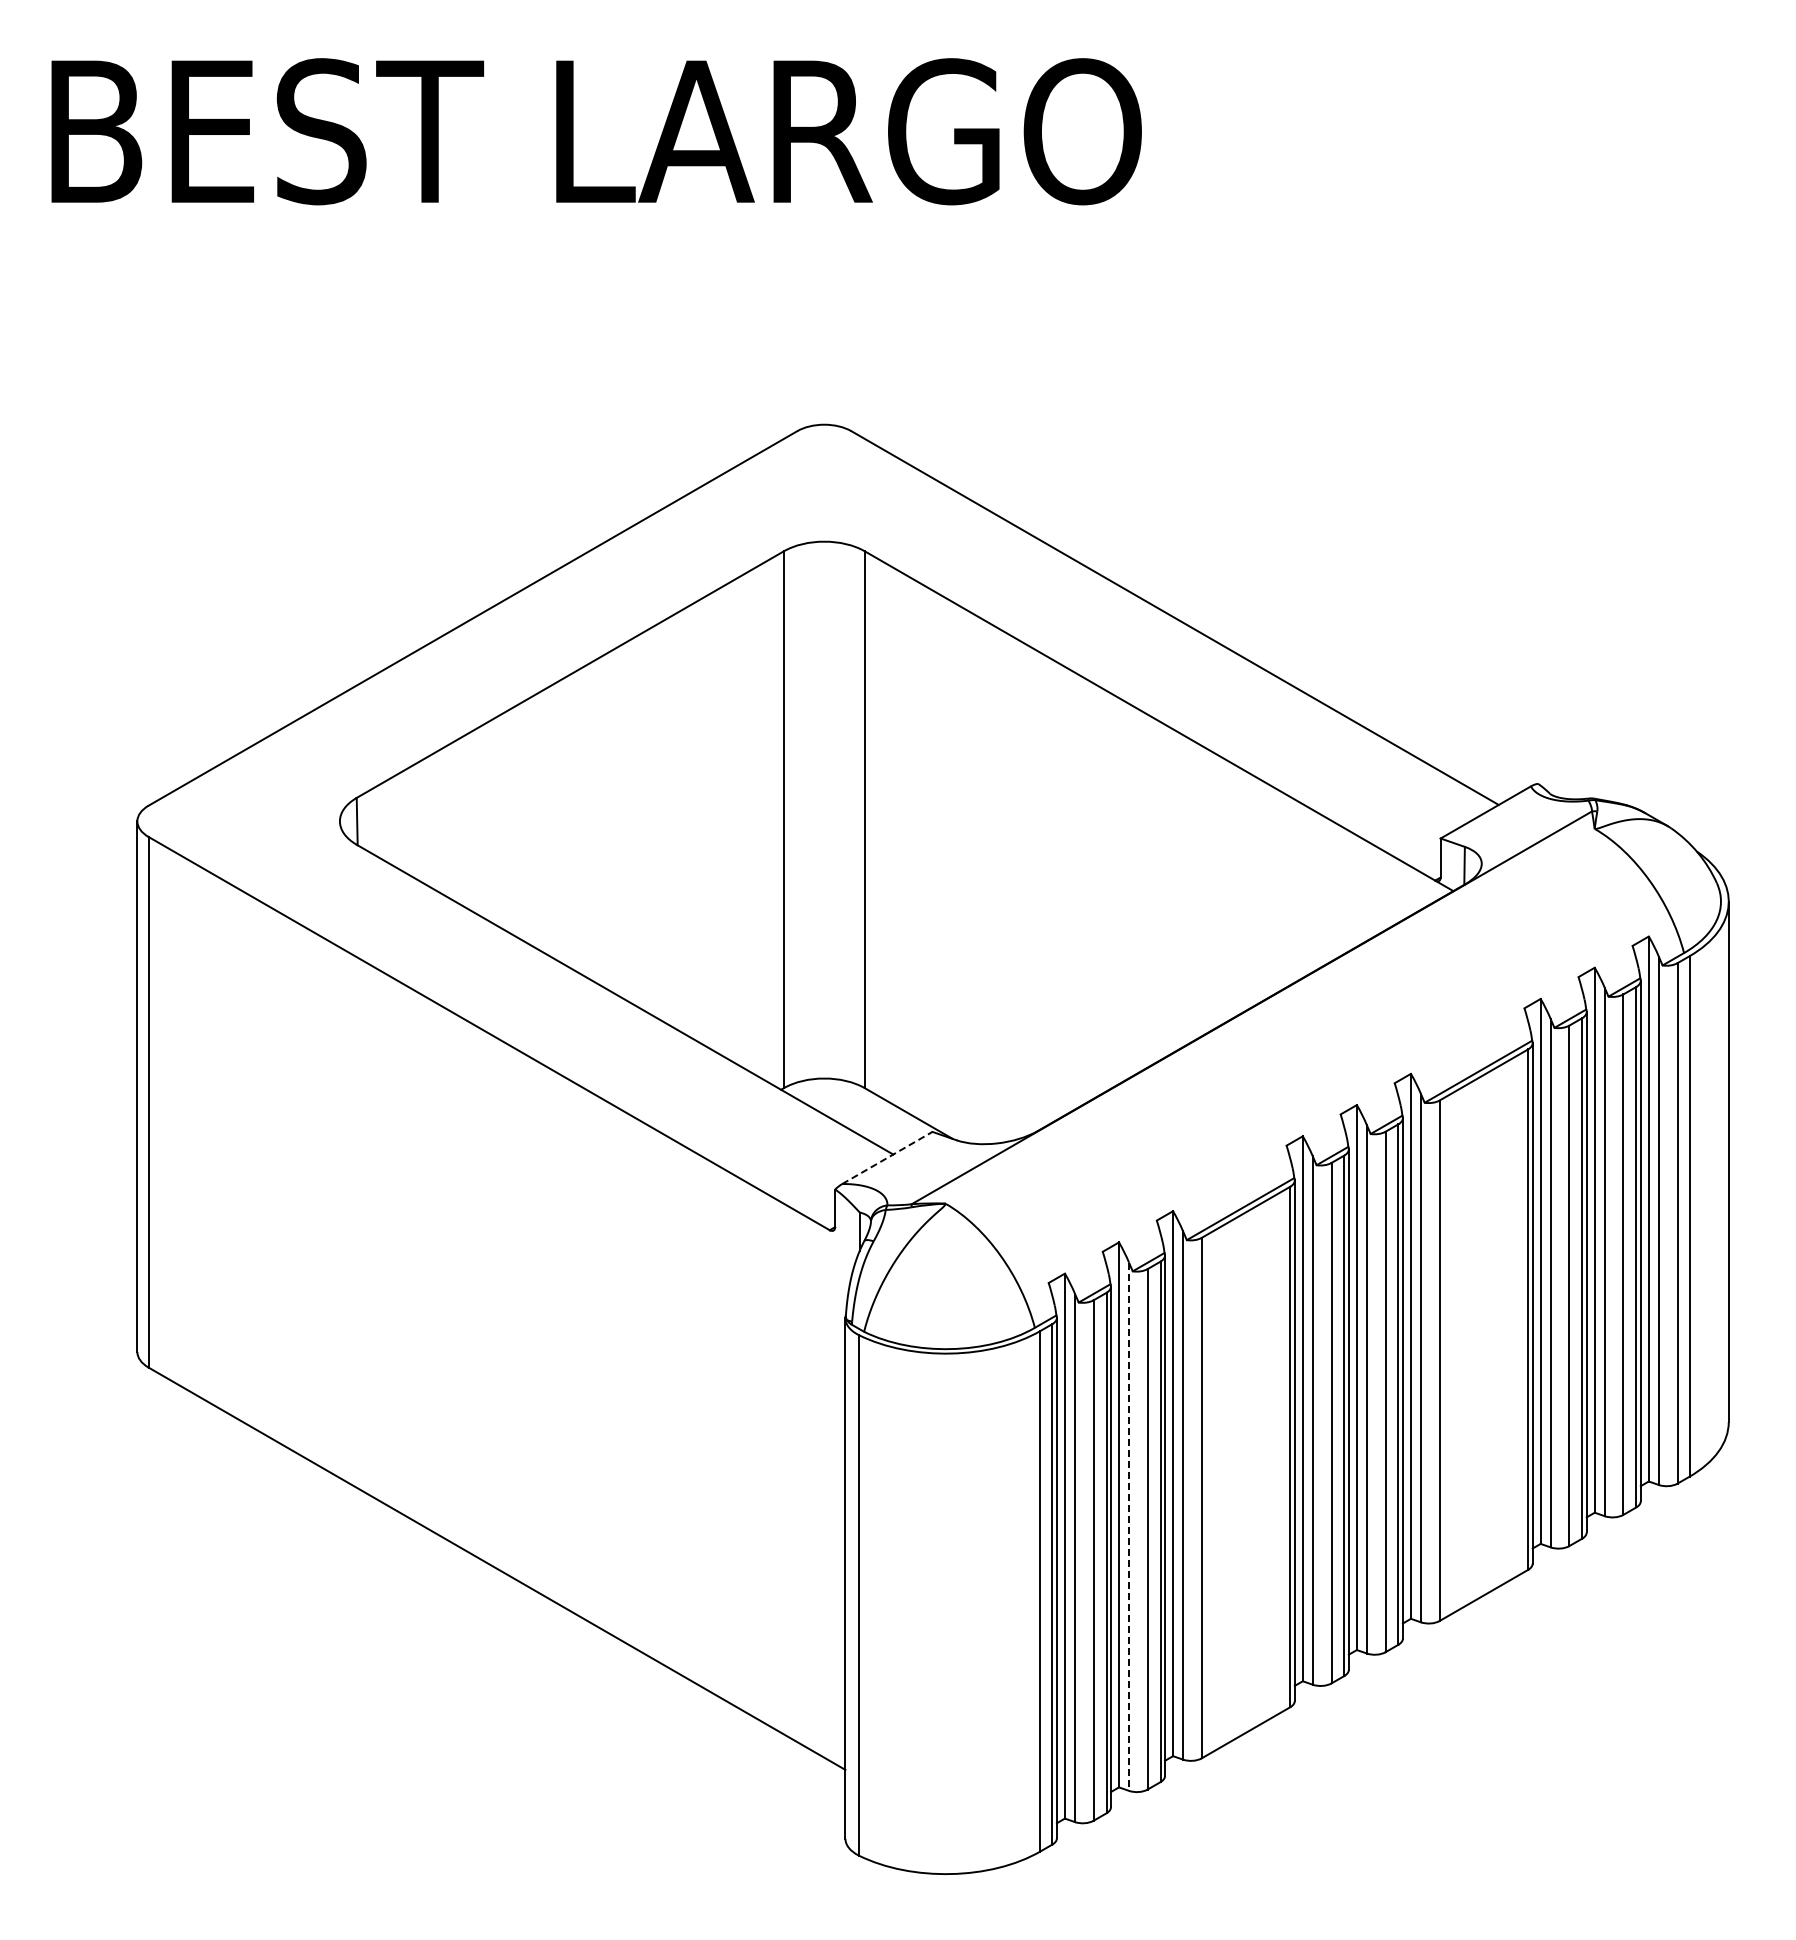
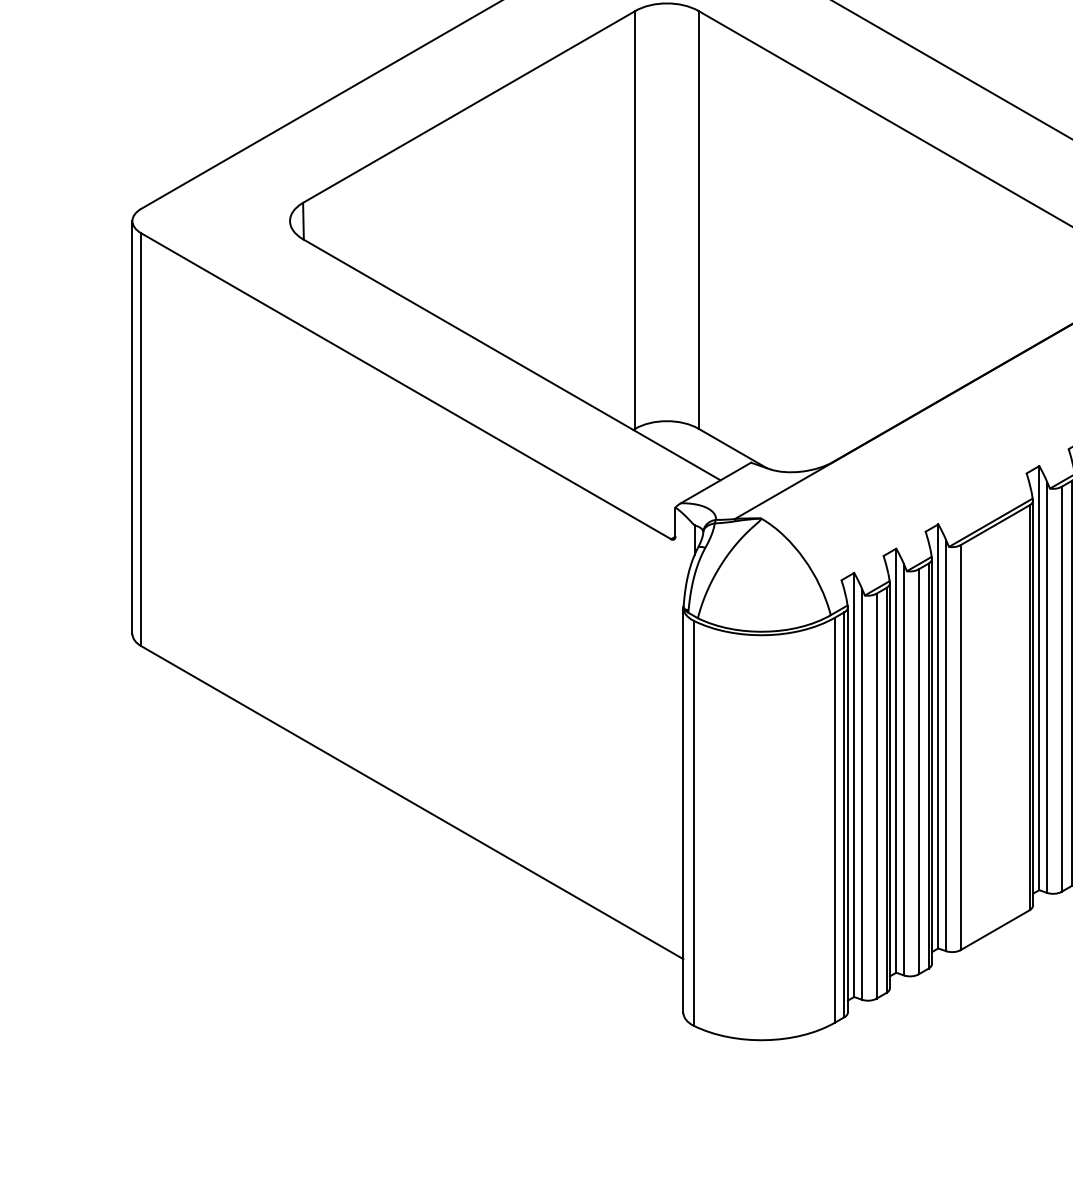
line: (887, 1157) -> (716, 482), dashed -> solid
line: (1129, 1527) -> (904, 770), dashed -> solid

